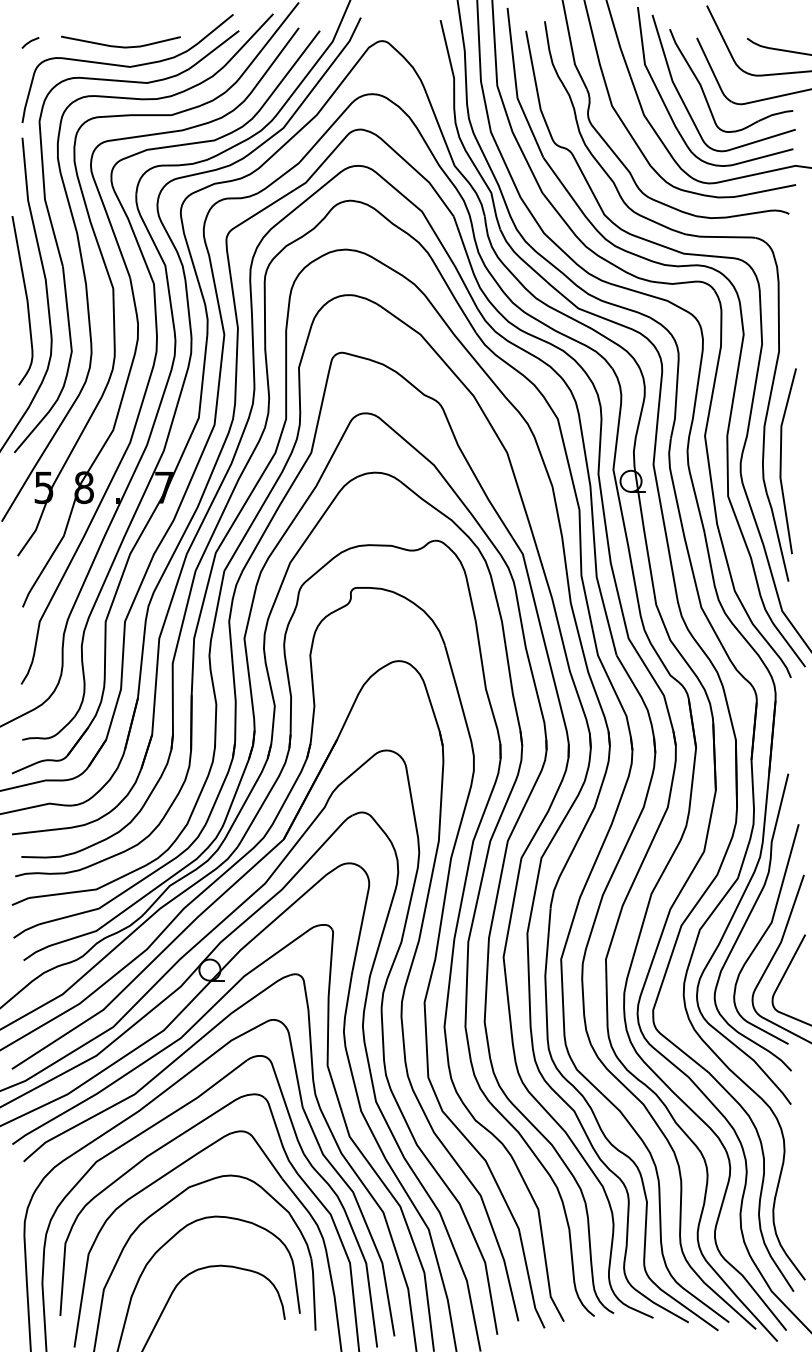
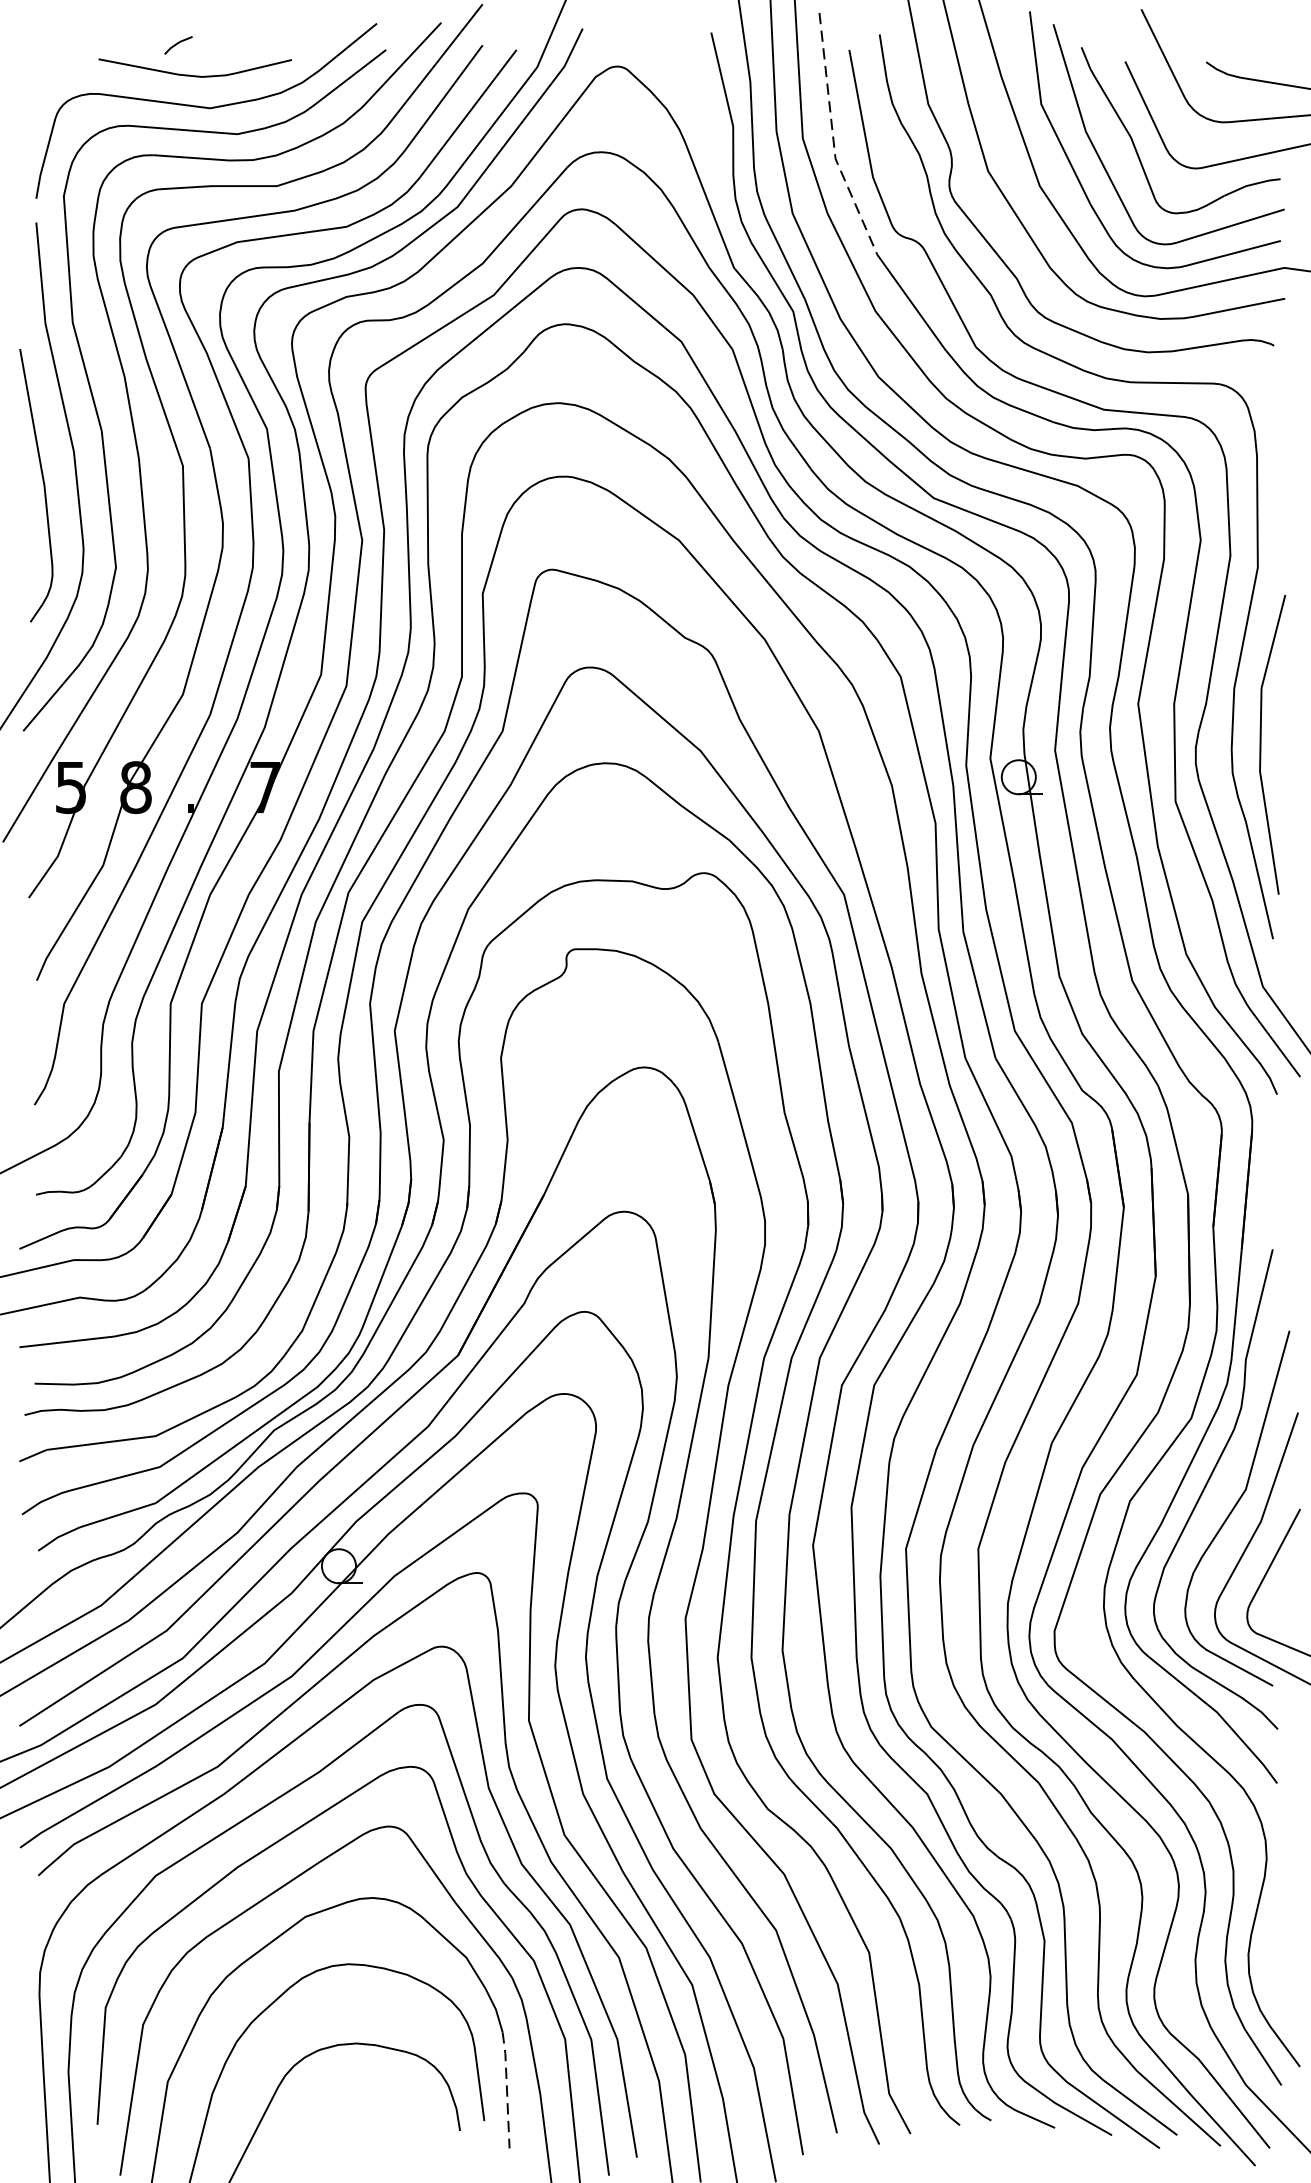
line: (30, 42) -> (178, 44), moved
line: (516, 86) -> (833, 139), solid -> dashed
line: (313, 1293) -> (506, 2088), solid -> dashed

